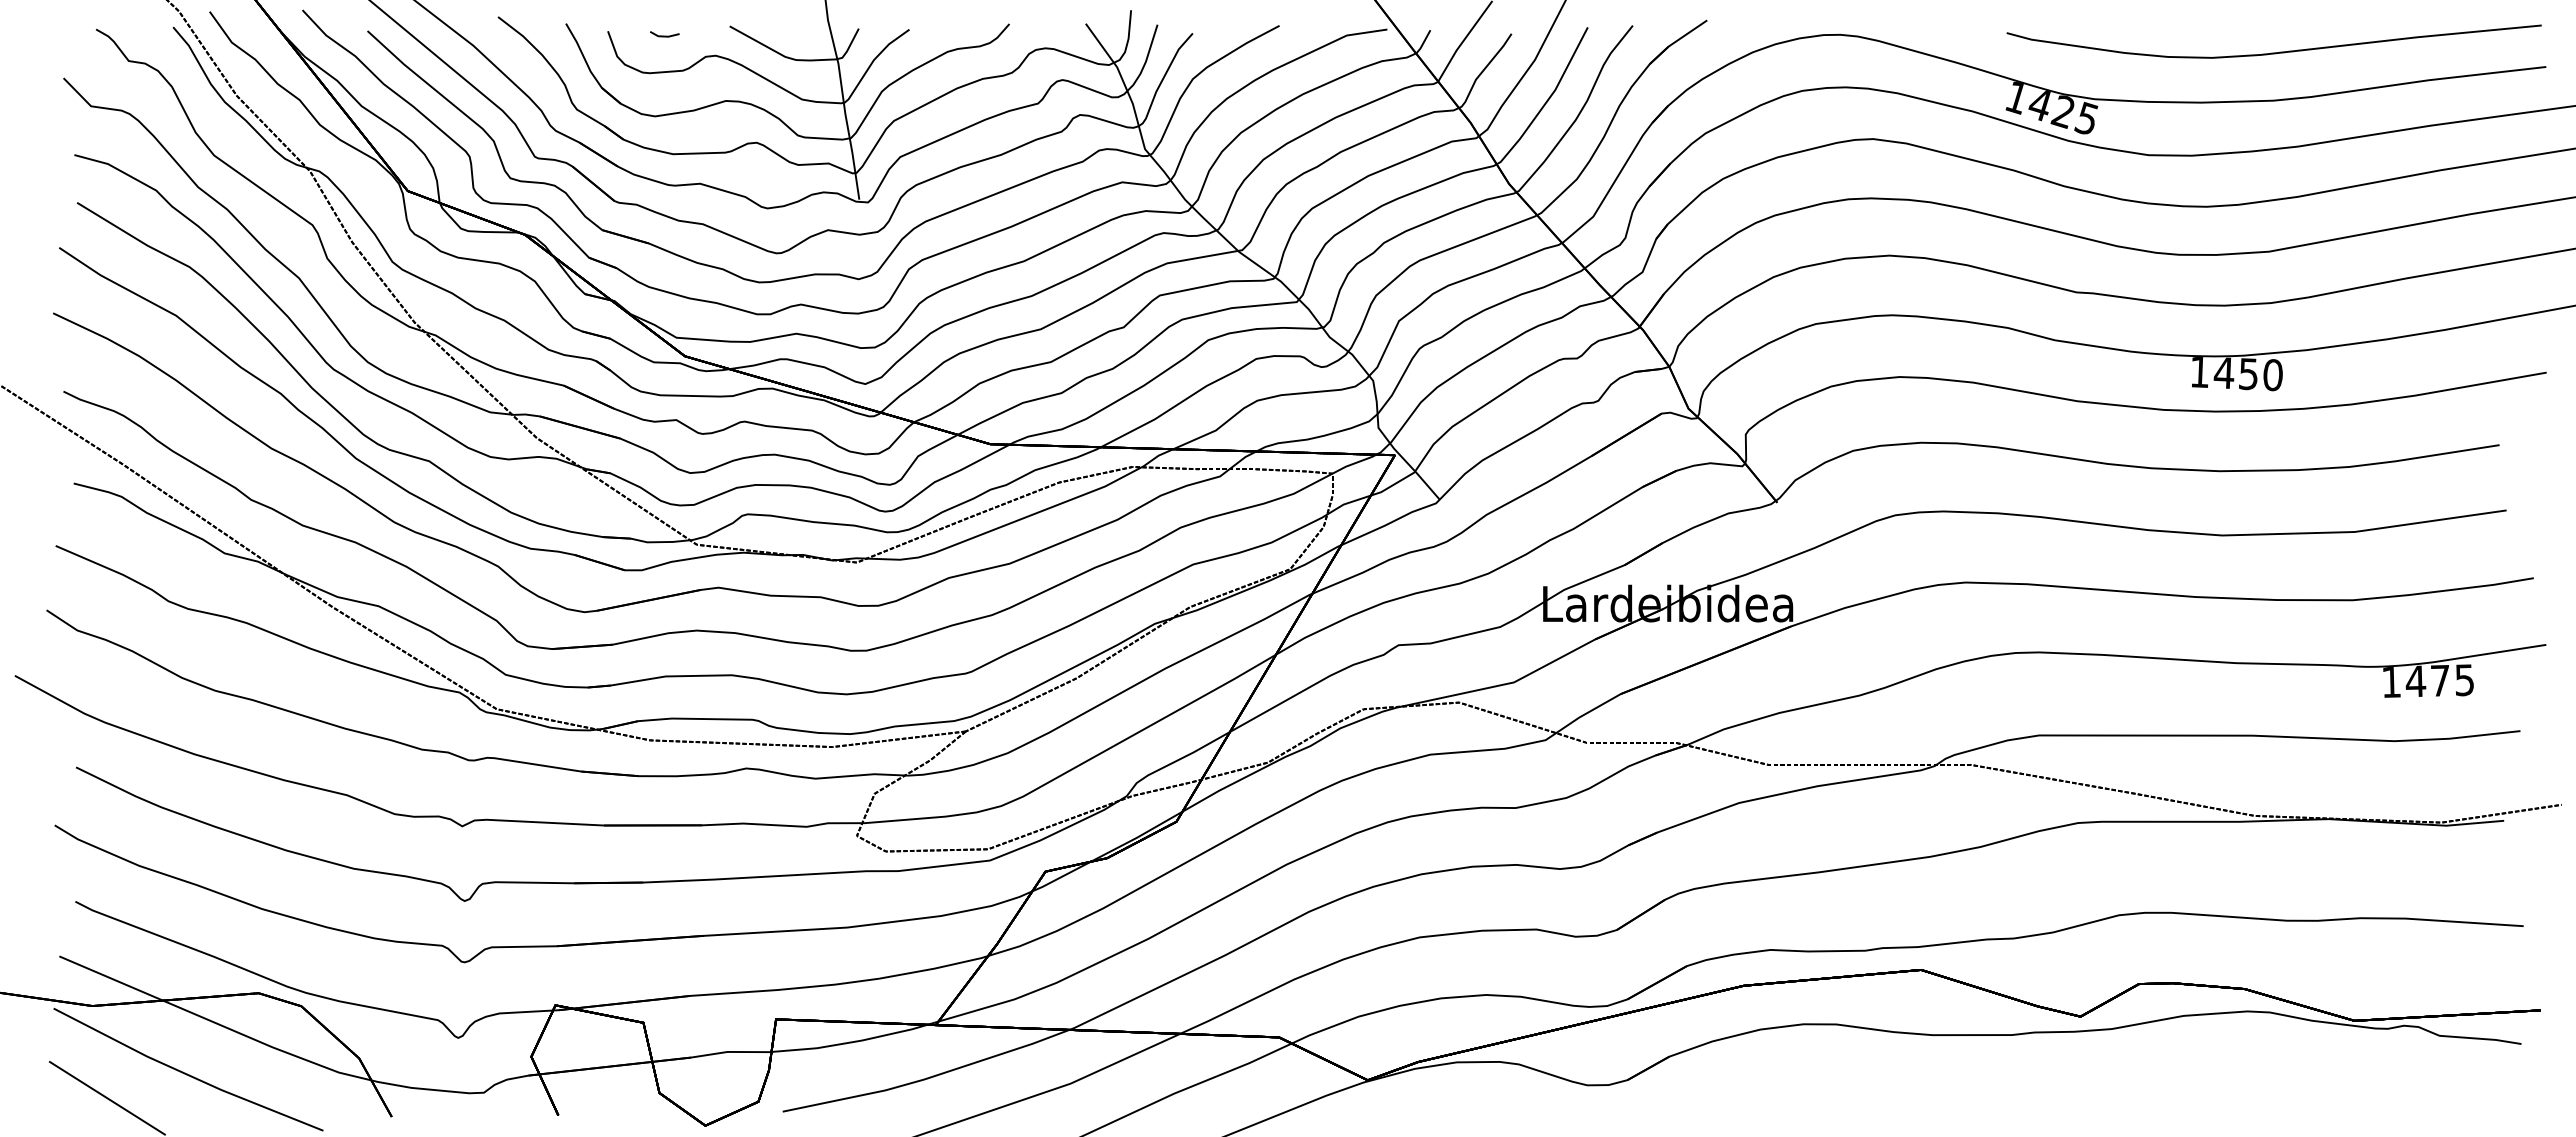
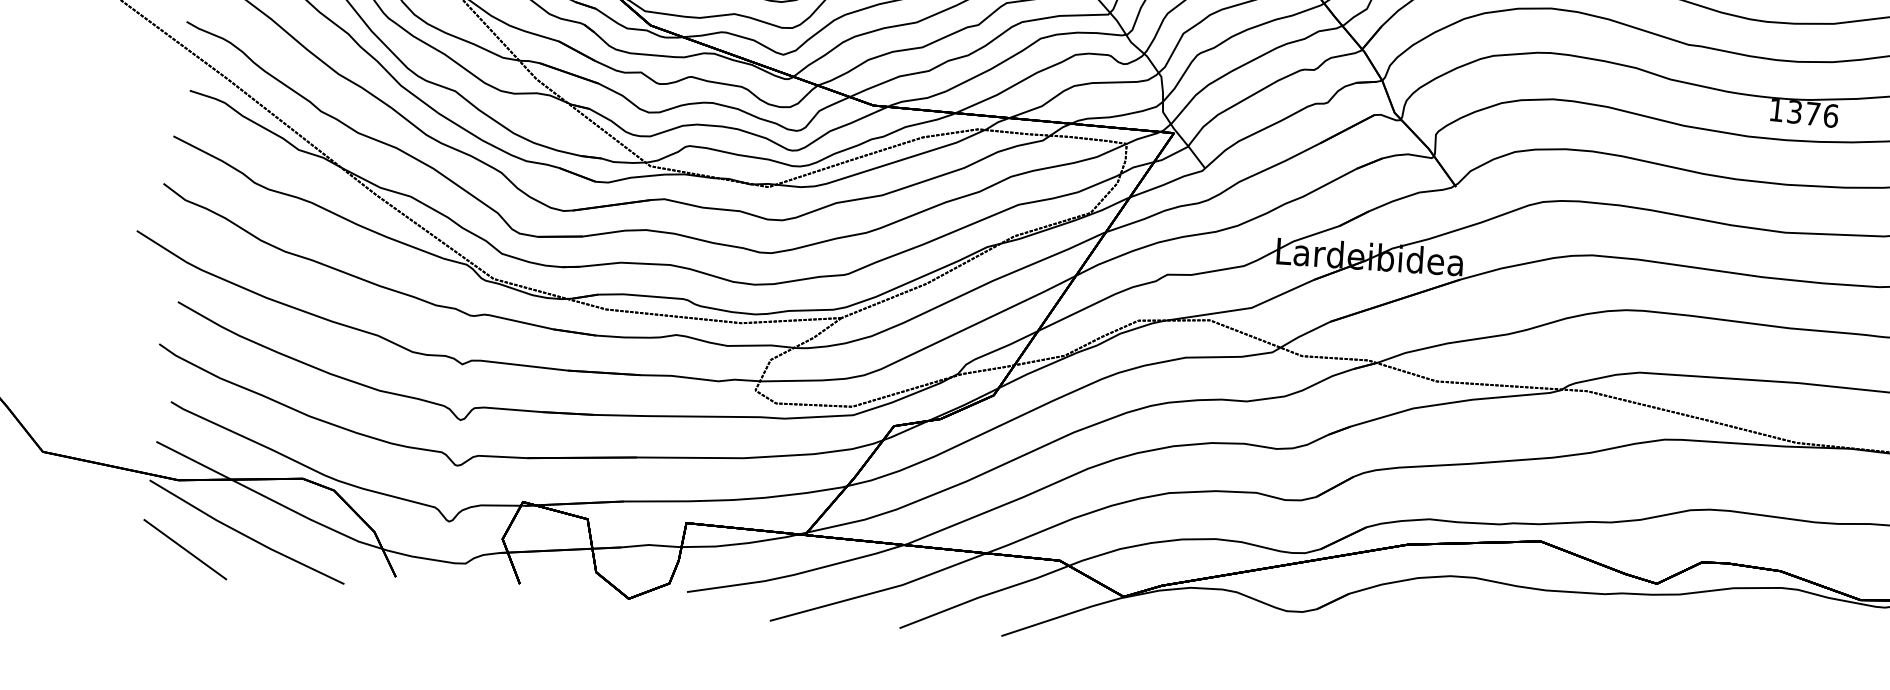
text: (2247, 374) -> (1812, 114), 1450 -> 1376

